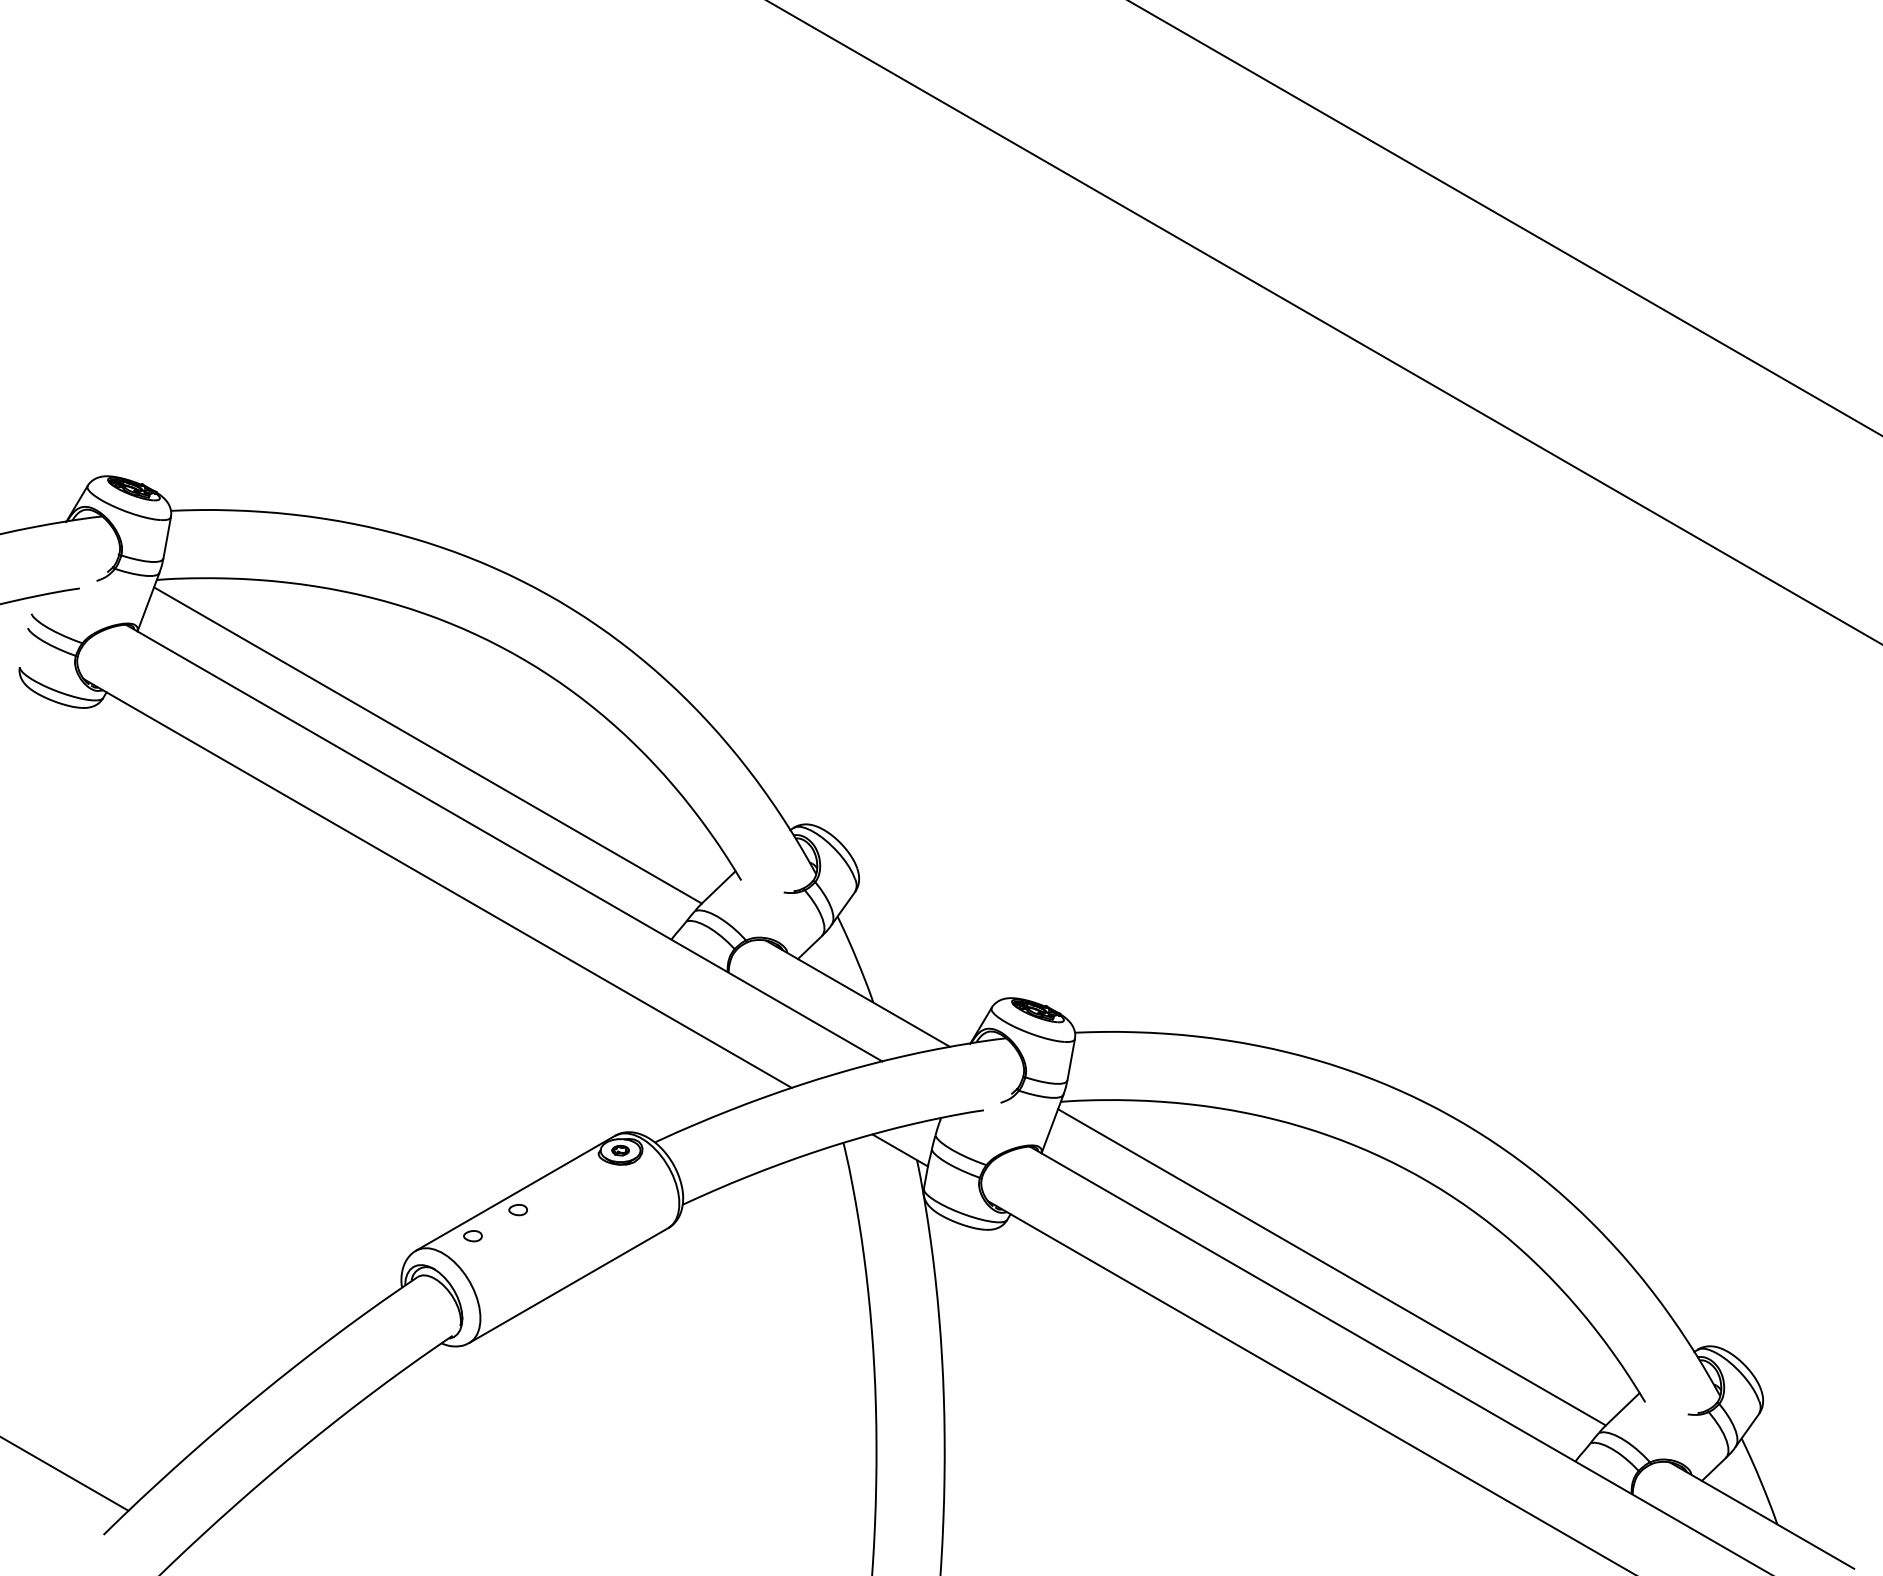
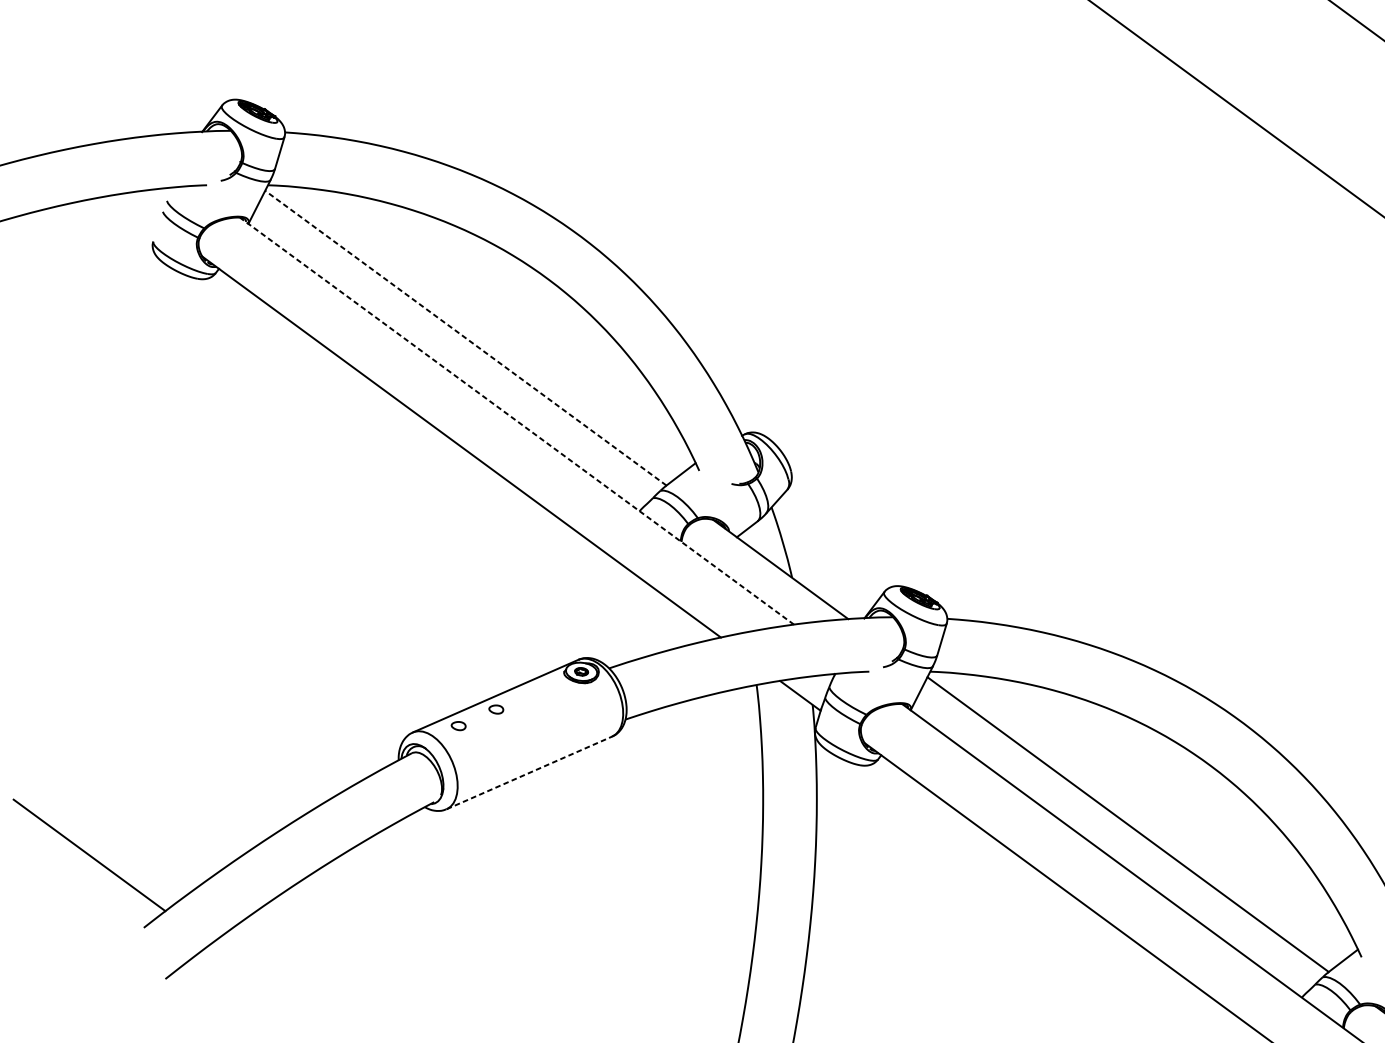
line: (427, 745) -> (465, 338), solid -> dashed
line: (504, 843) -> (517, 421), solid -> dashed
line: (568, 1285) -> (529, 772), solid -> dashed

